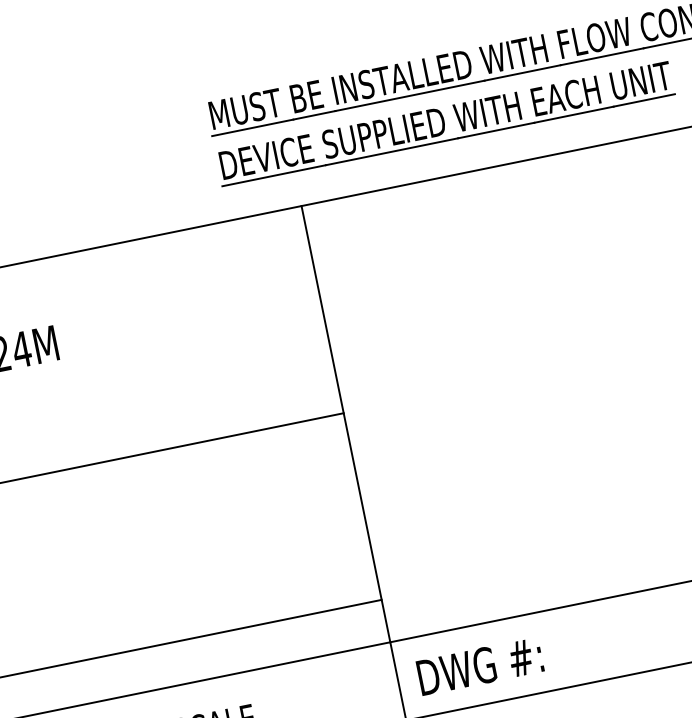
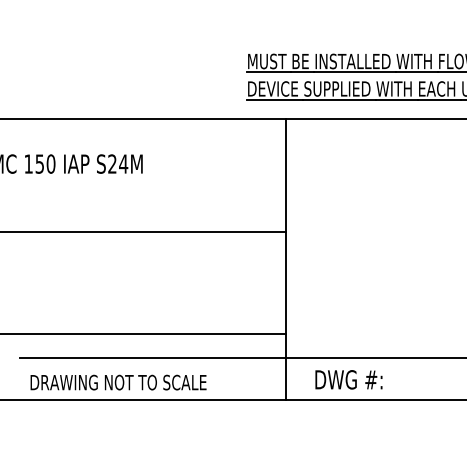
text: (479, 665) -> (348, 379), moved

